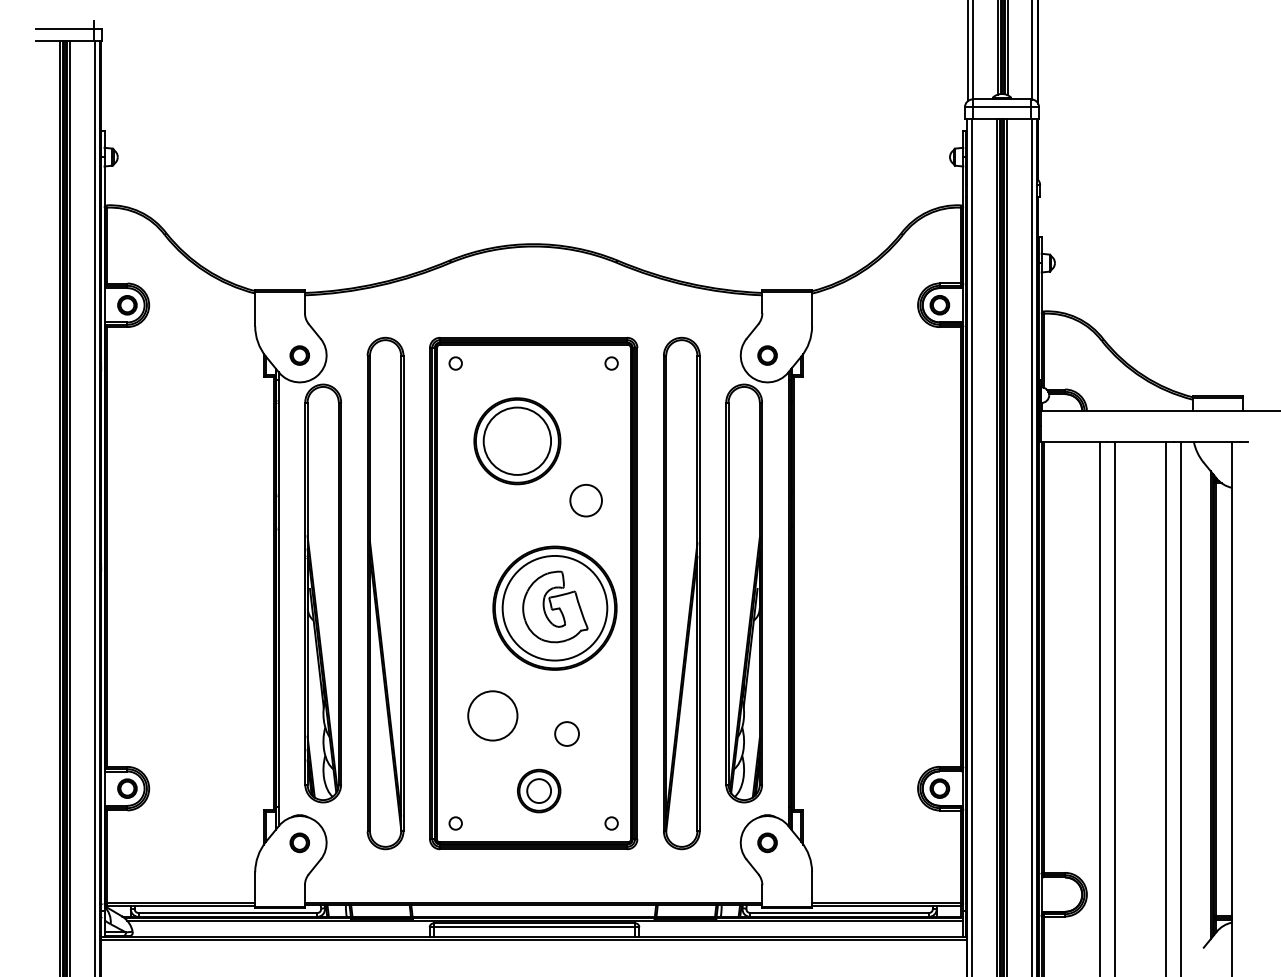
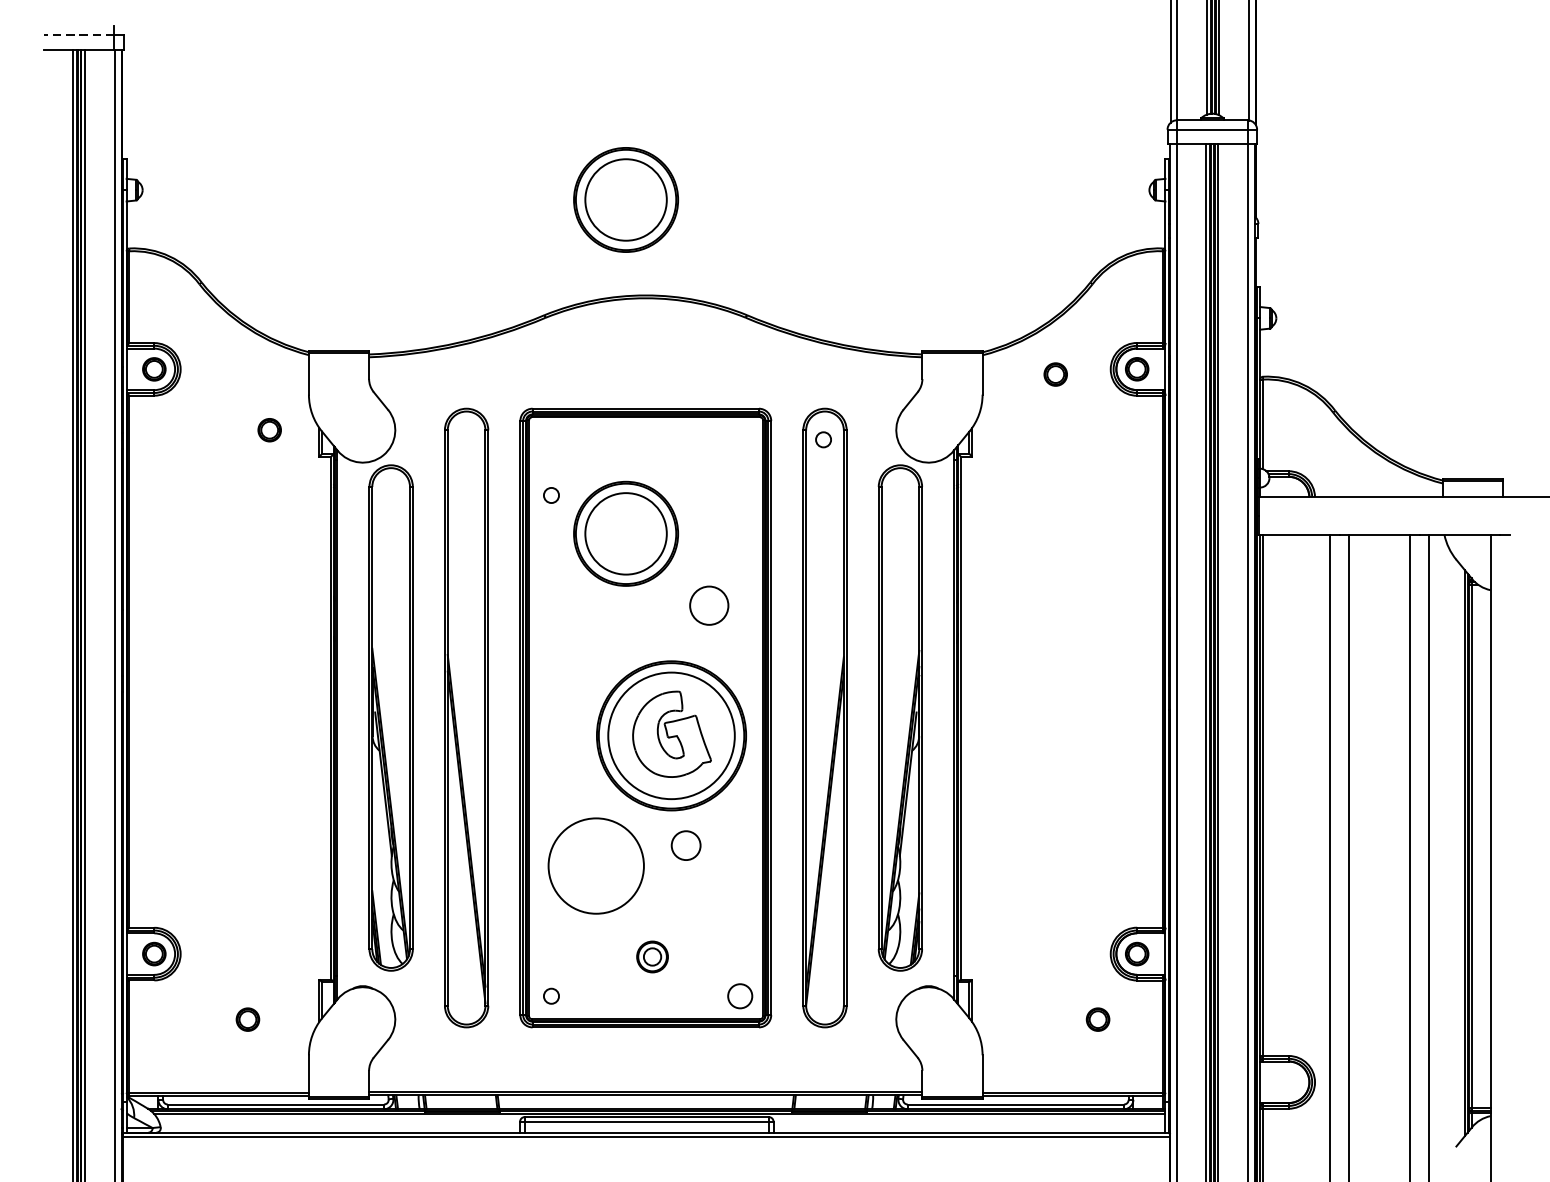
line: (64, 29) -> (78, 35), solid -> dashed
part: (517, 165) -> (626, 200), added
part: (299, 355) -> (269, 430), moved
part: (767, 355) -> (1055, 374), moved
circle: (455, 363) -> (551, 495), moved
circle: (611, 363) -> (823, 439), moved
circle: (492, 715) -> (595, 865), size x1.6
circle: (566, 733) -> (685, 845), moved
part: (539, 790) -> (652, 956), size x0.6
circle: (611, 823) -> (739, 996), size x1.6
part: (299, 842) -> (247, 1019), moved
part: (767, 842) -> (1097, 1019), moved

